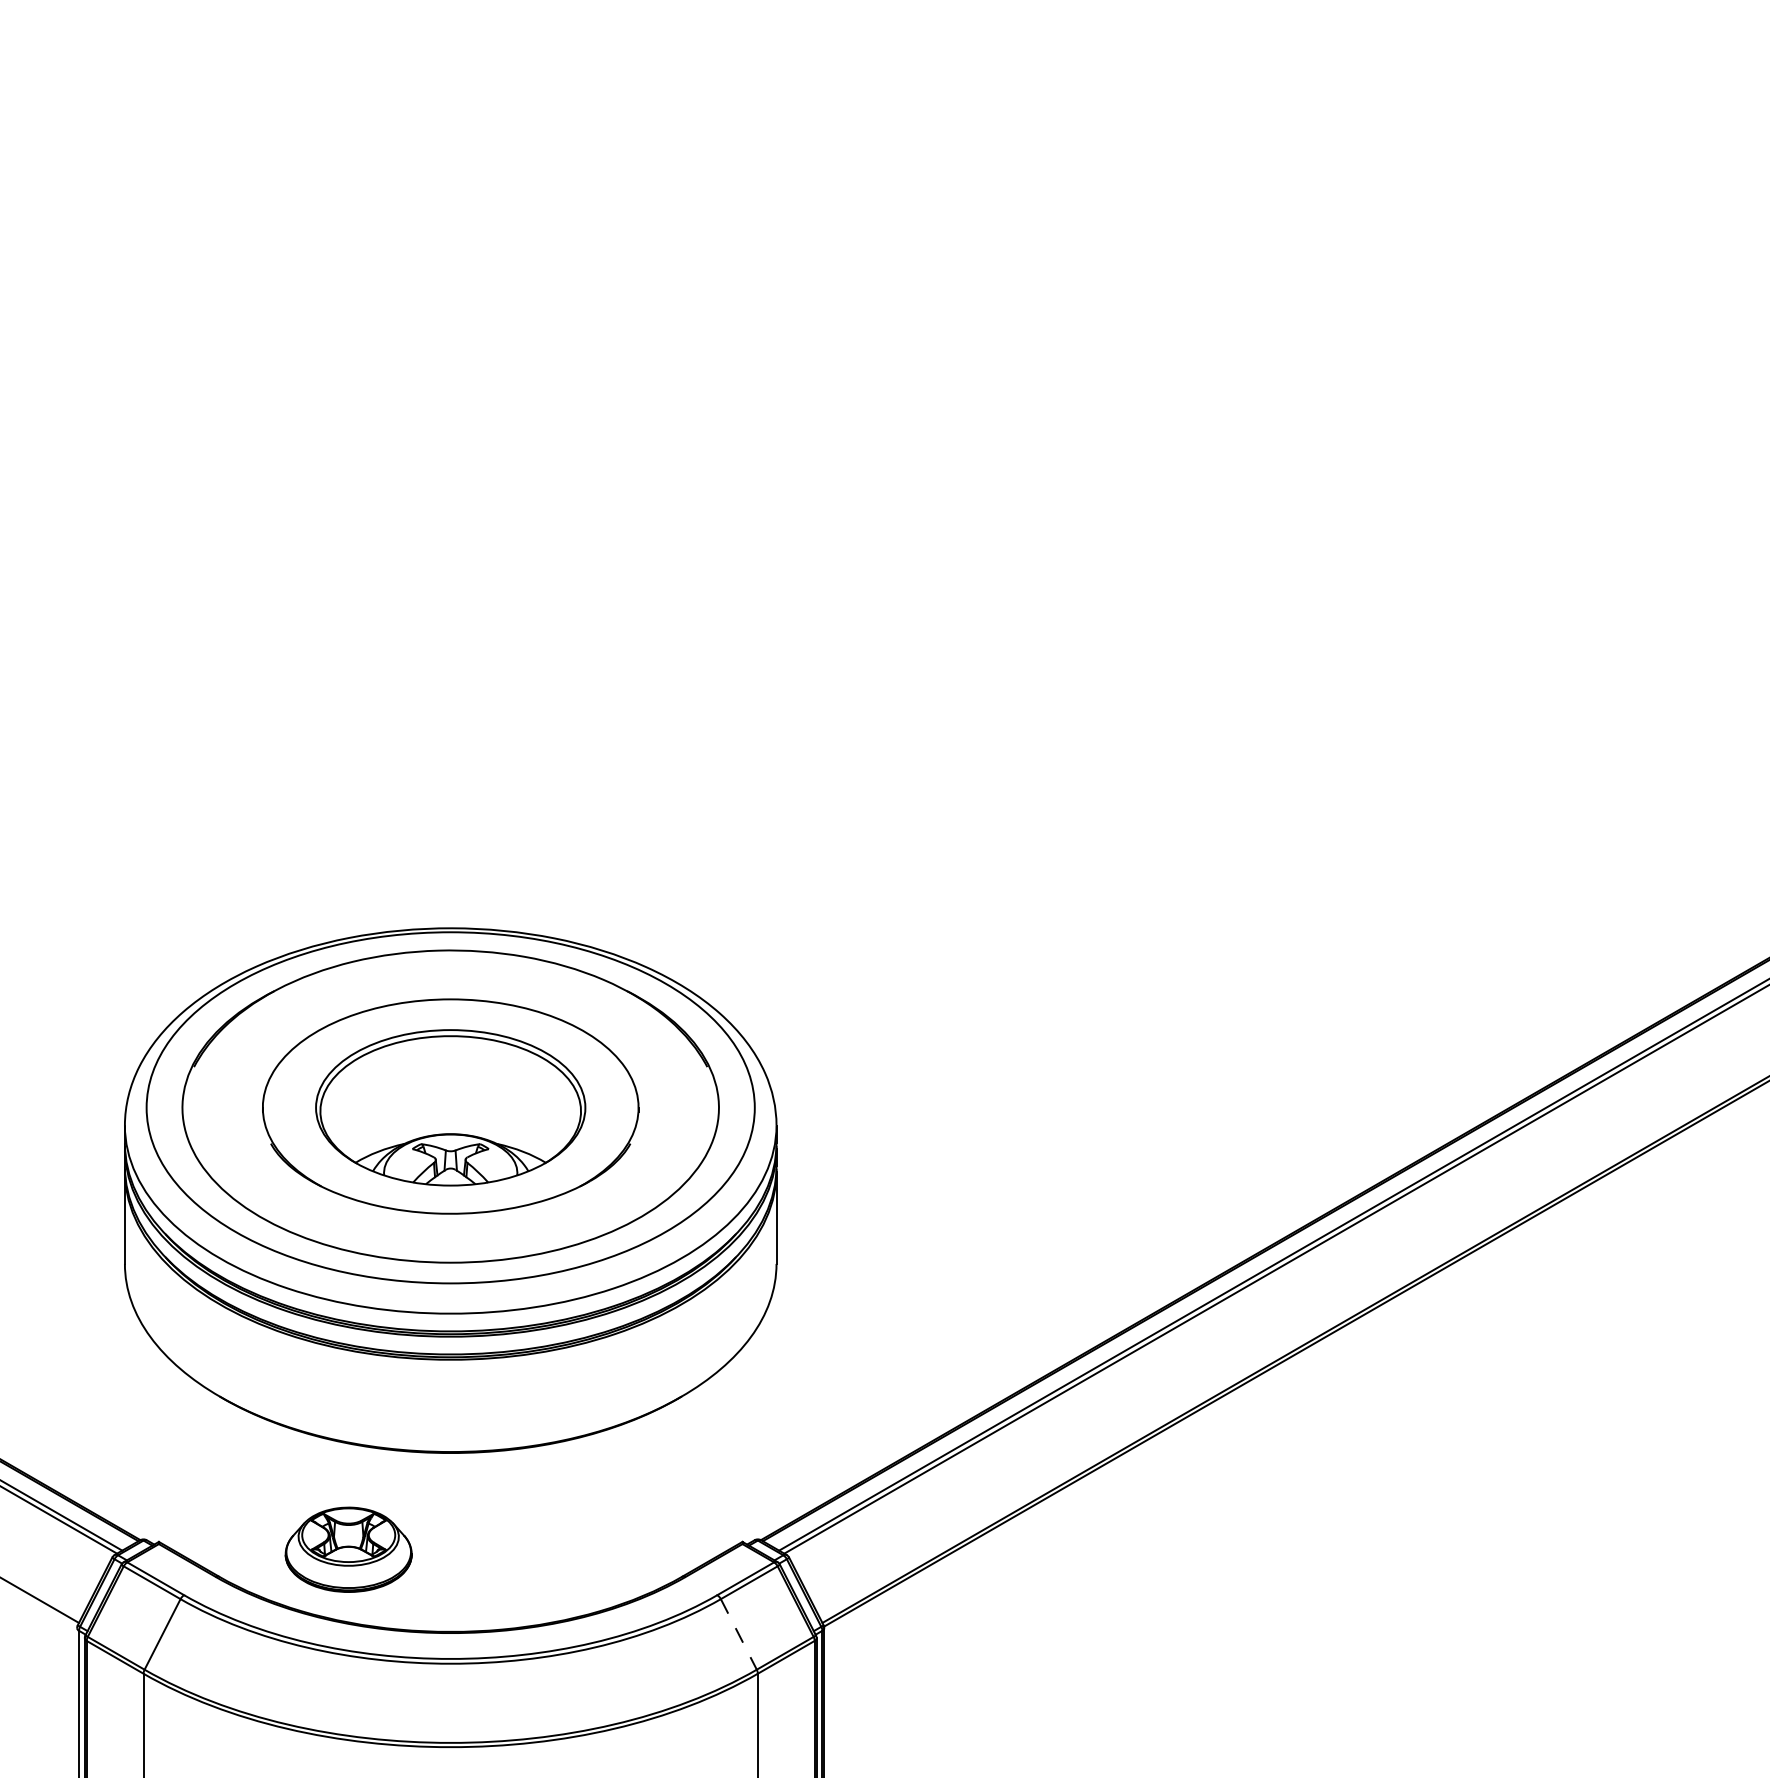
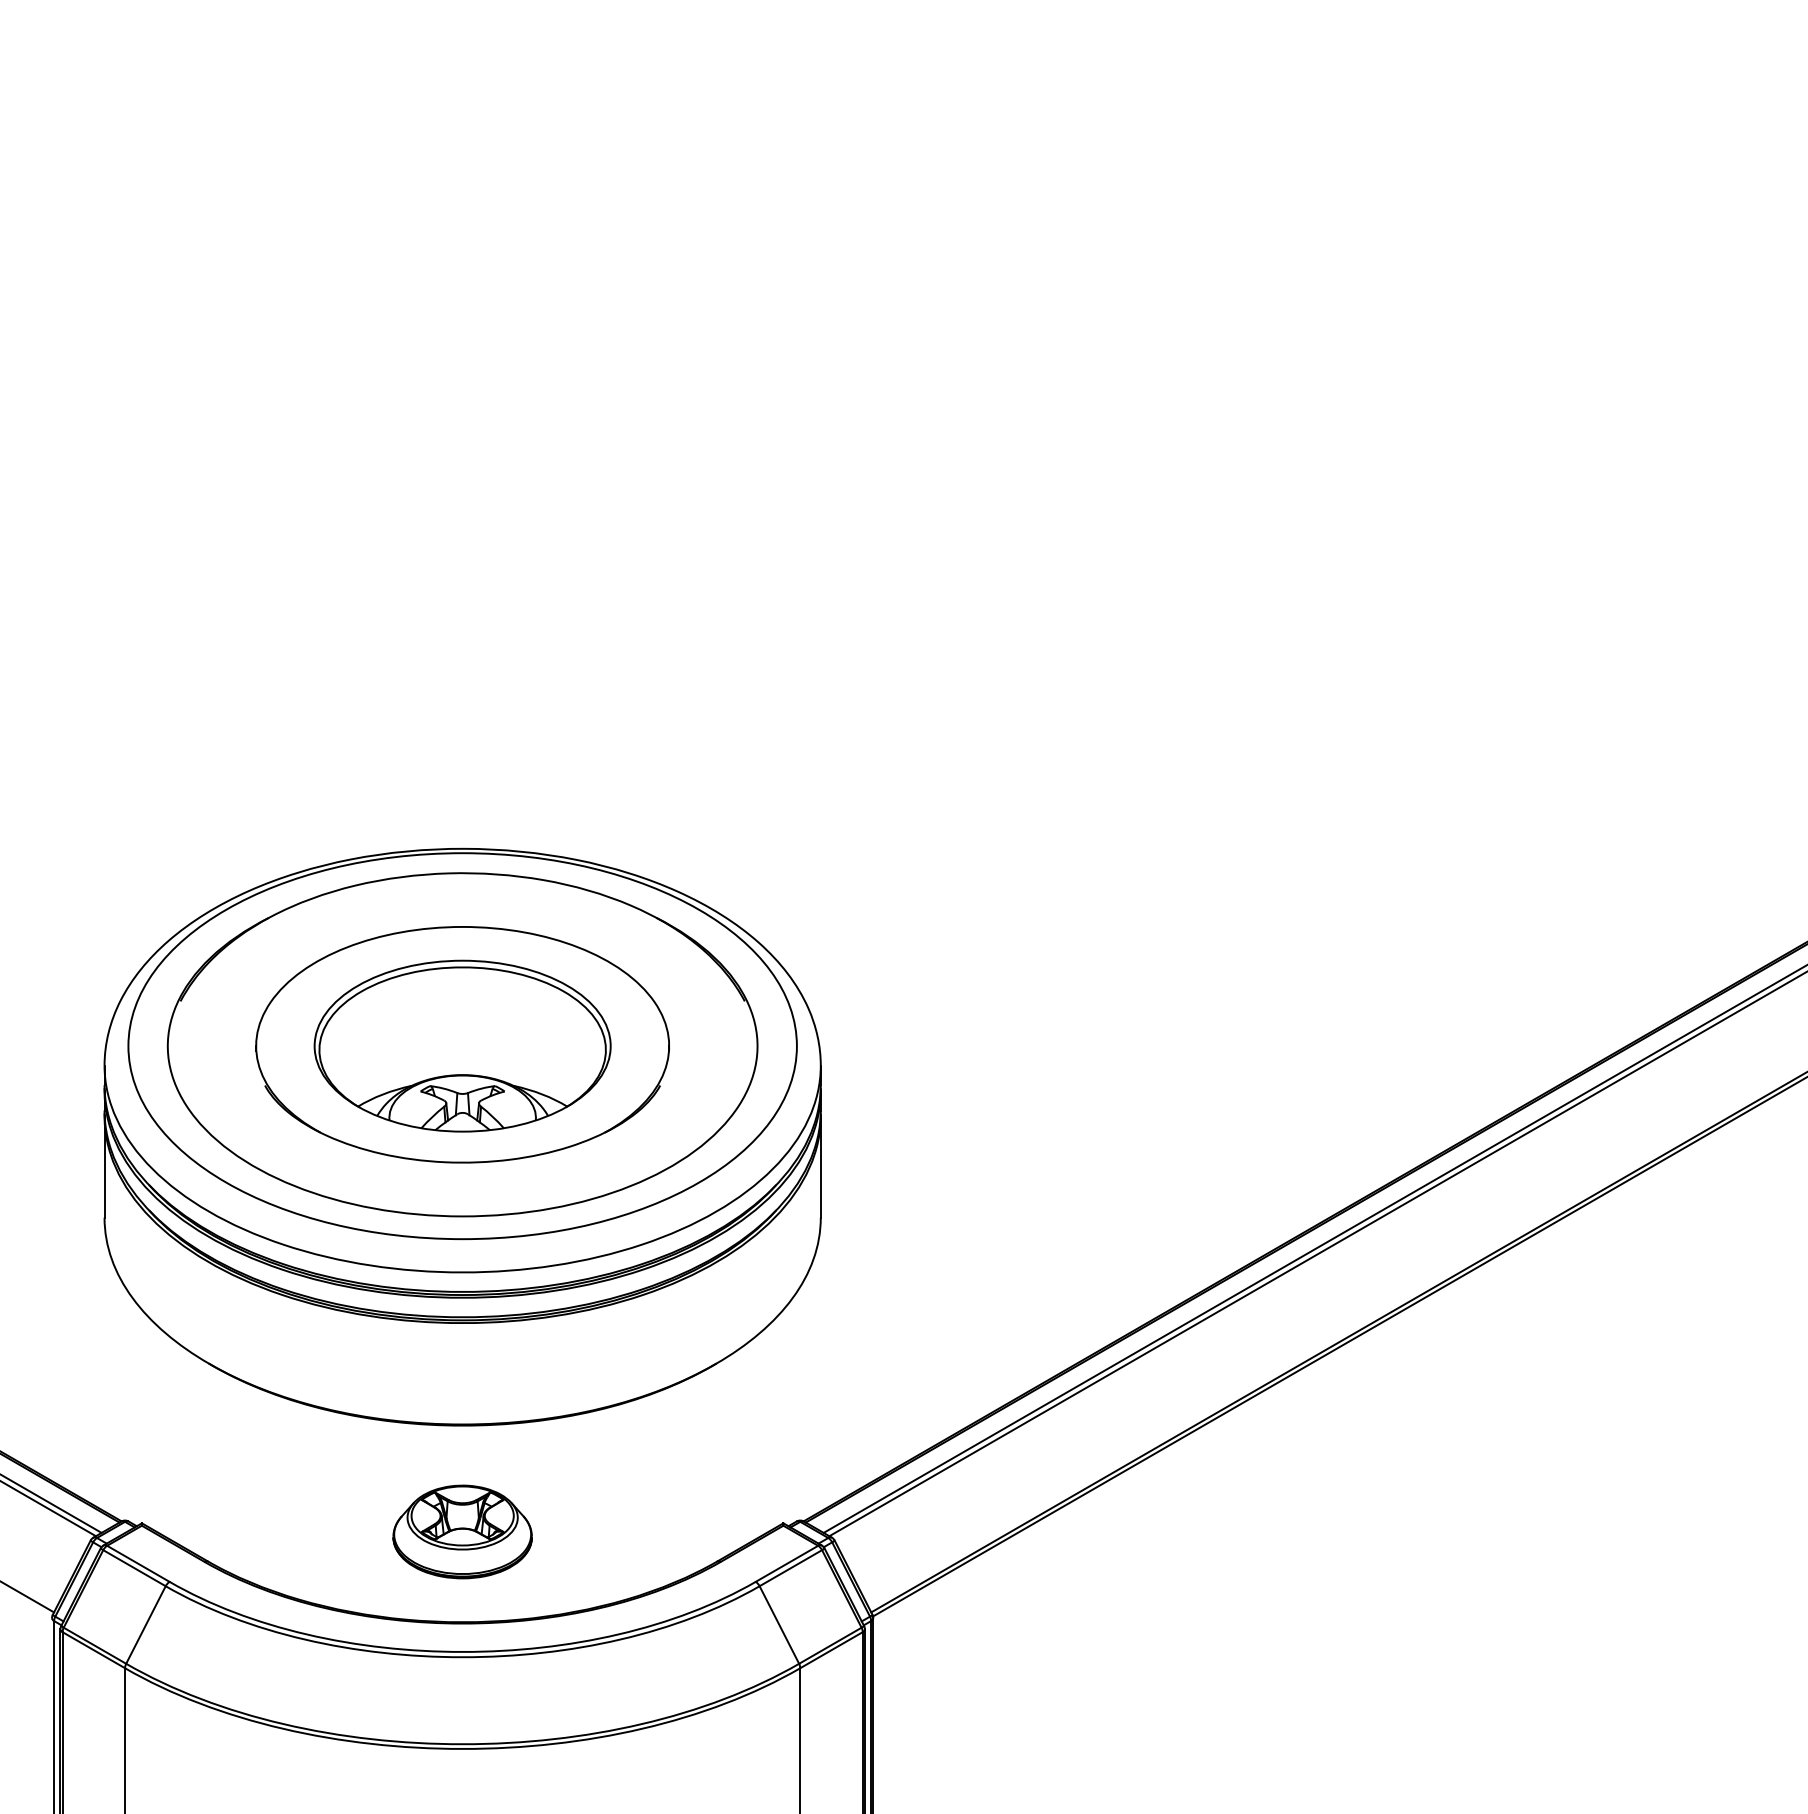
part: (348, 1549) -> (462, 1531), moved
line: (738, 1634) -> (778, 1625), dashed -> solid

